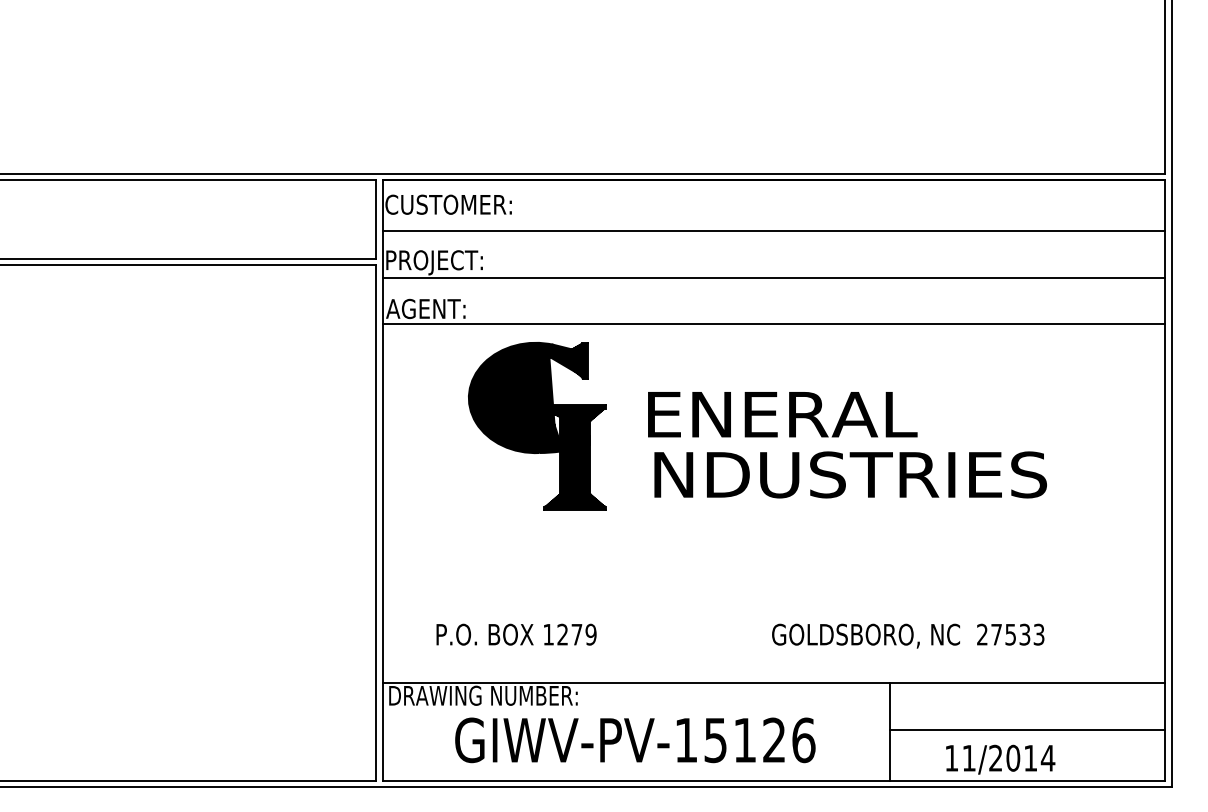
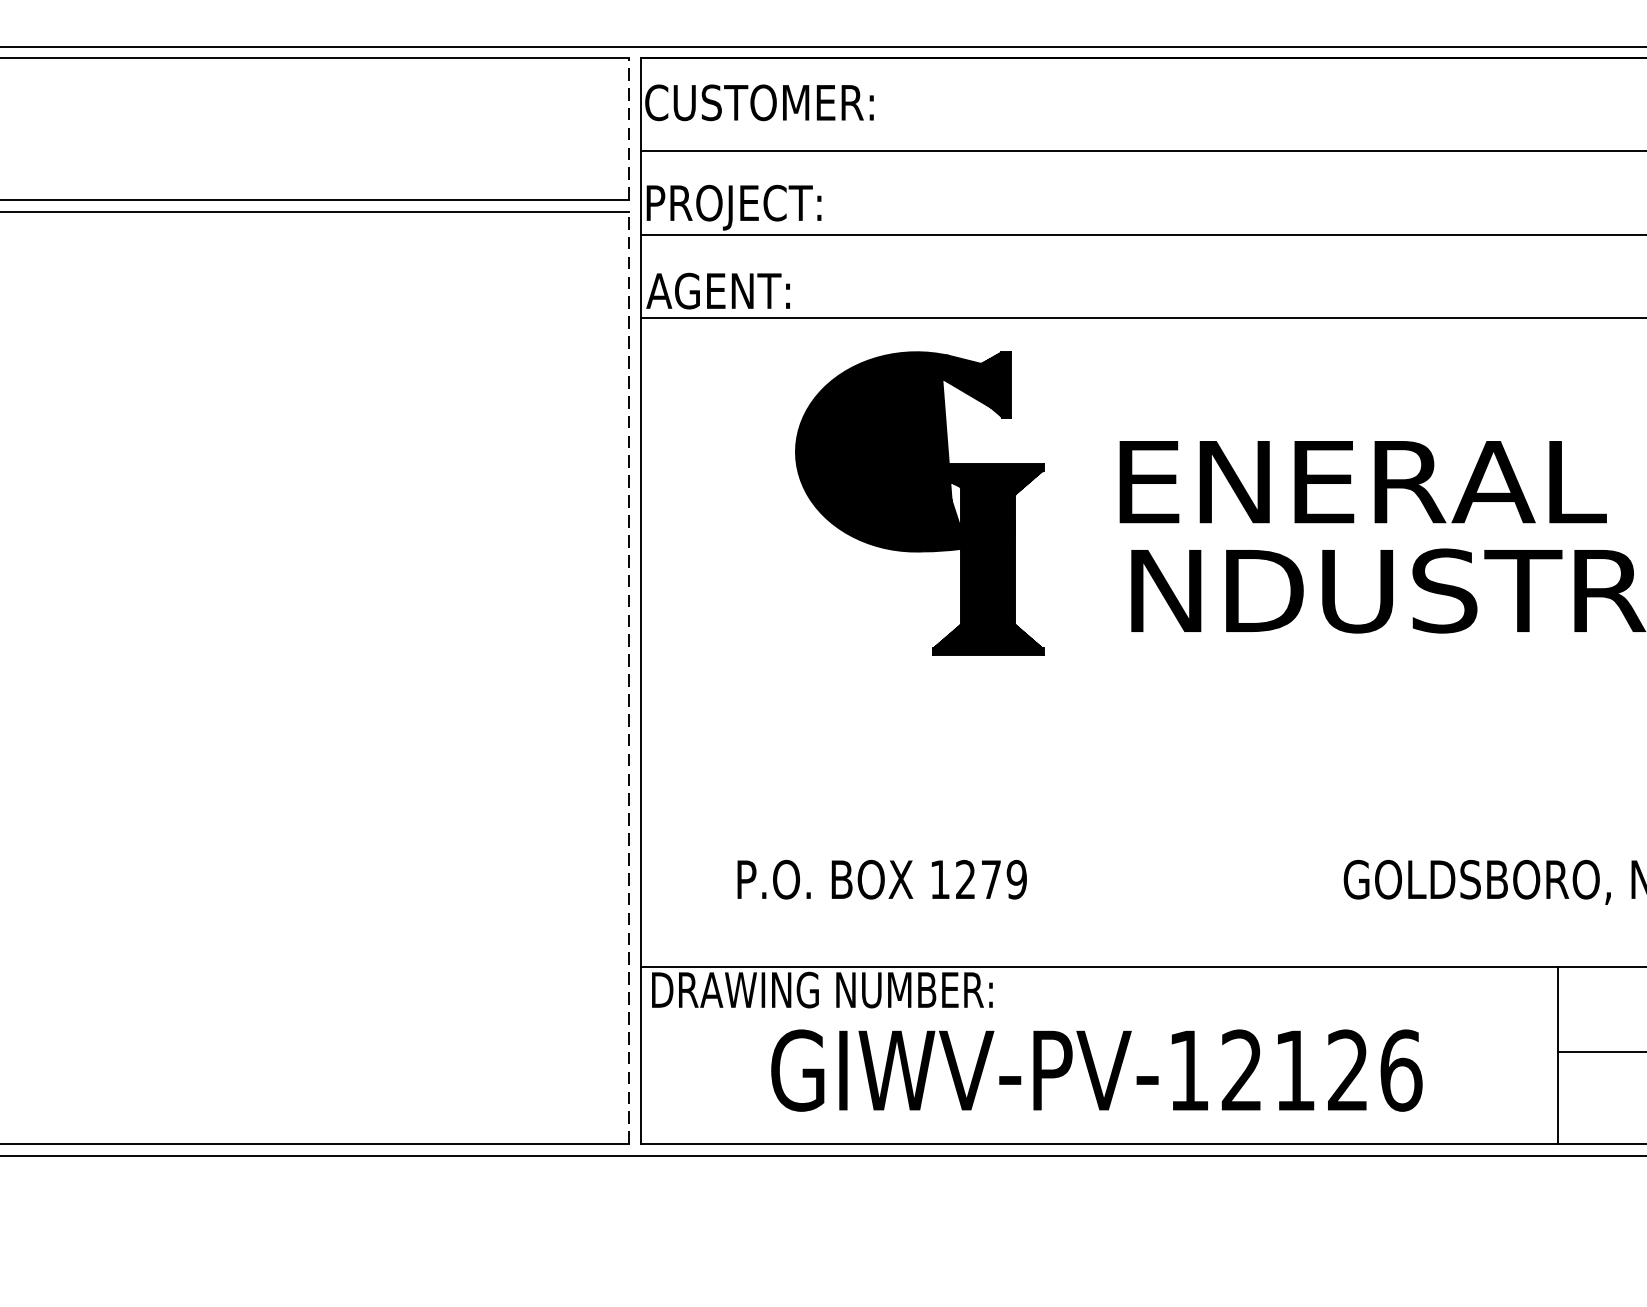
line: (376, 218) -> (629, 127), solid -> dashed
line: (376, 523) -> (629, 678), solid -> dashed
text: (715, 740) -> (1241, 1070), GIWV-PV-15126 -> GIWV-PV-12126

